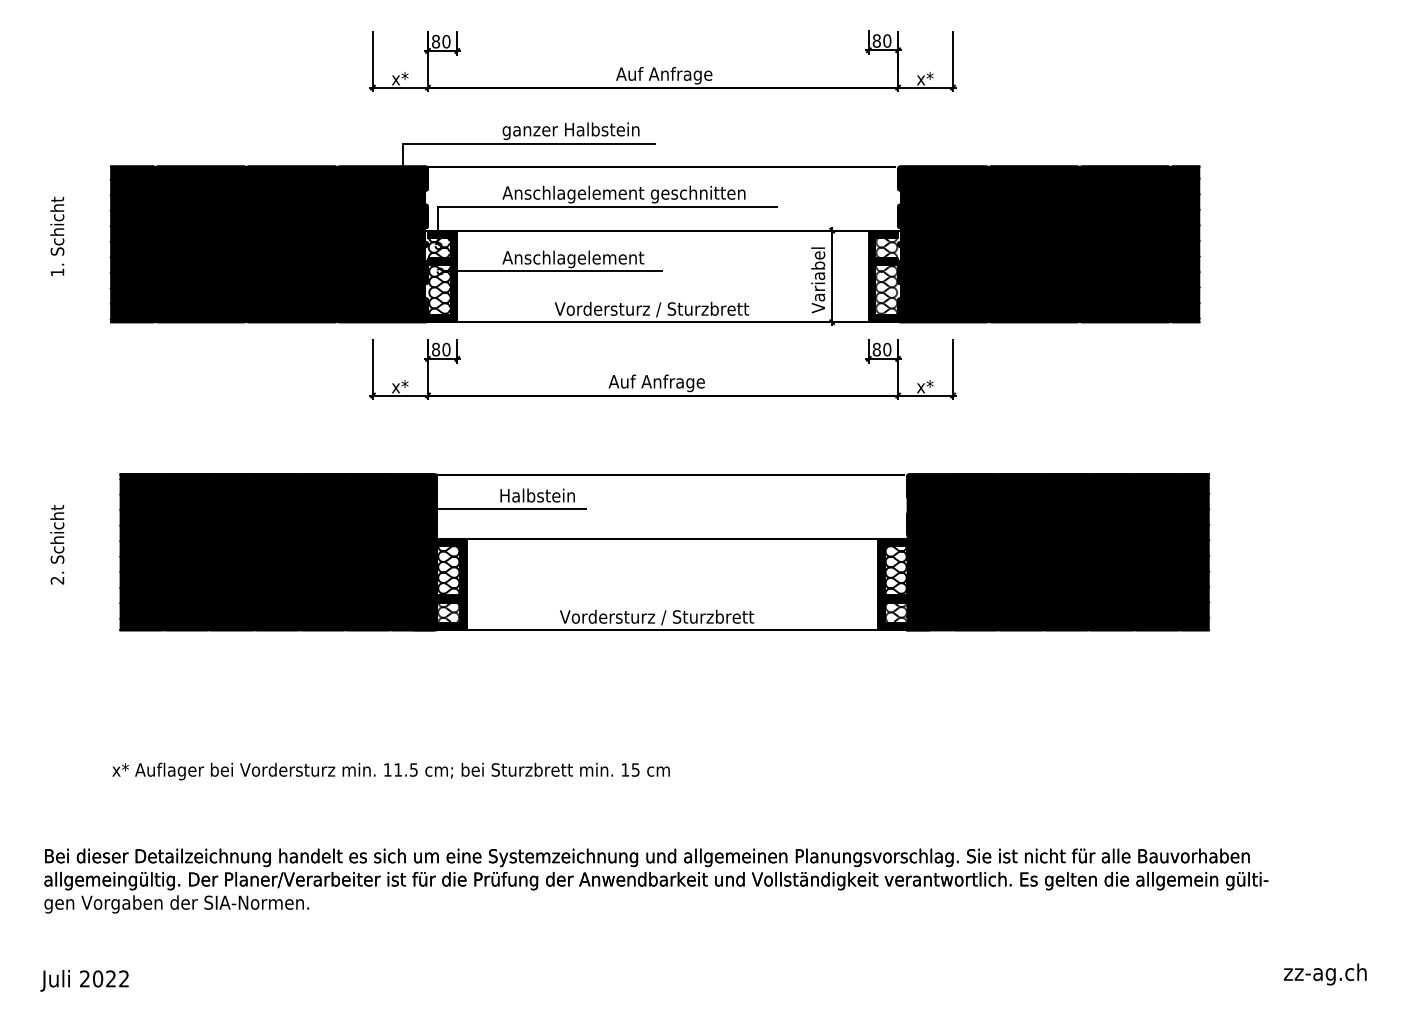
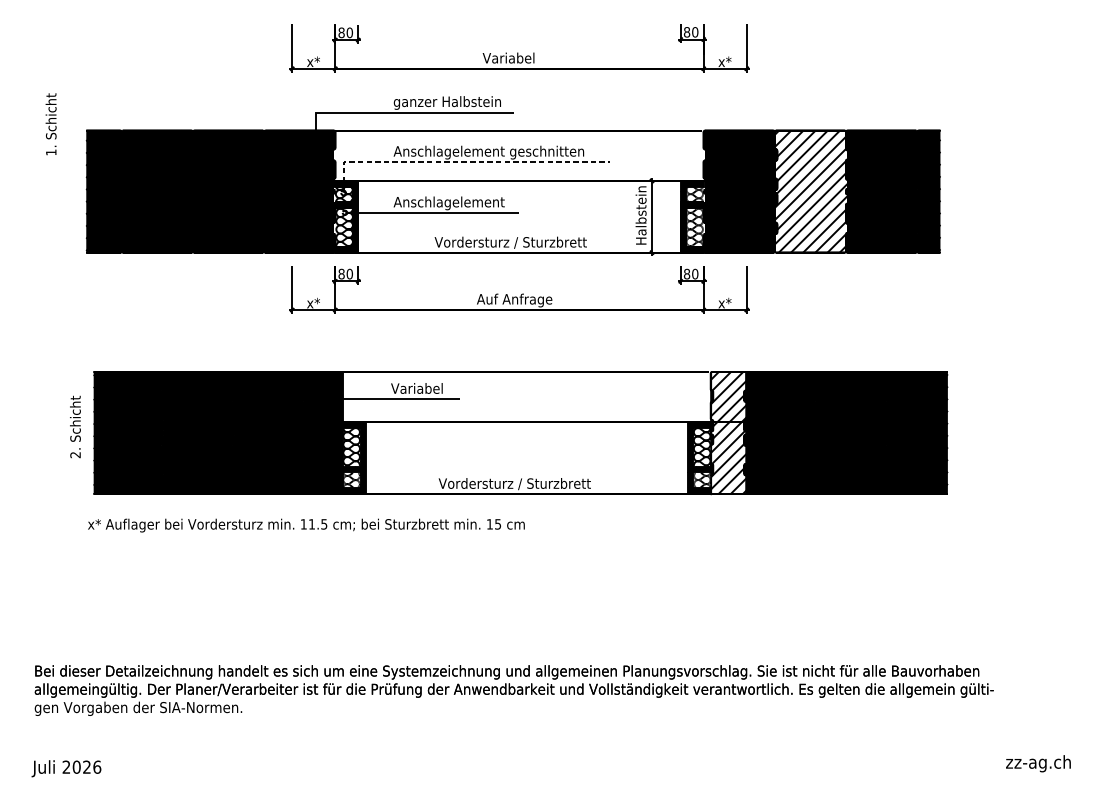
text: (664, 75) -> (520, 59), Auf Anfrage -> Variabel
line: (589, 206) -> (461, 161), solid -> dashed
text: (57, 235) -> (51, 123), moved
fill: (1035, 244) -> (811, 191), removed
text: (818, 275) -> (641, 216), Variabel -> Halbstein
text: (536, 495) -> (420, 388), Halbstein -> Variabel
text: (57, 544) -> (75, 426), moved
fill: (929, 552) -> (728, 433), removed
text: (390, 771) -> (305, 525), moved
text: (124, 978) -> (97, 766), 2022 -> 2026

